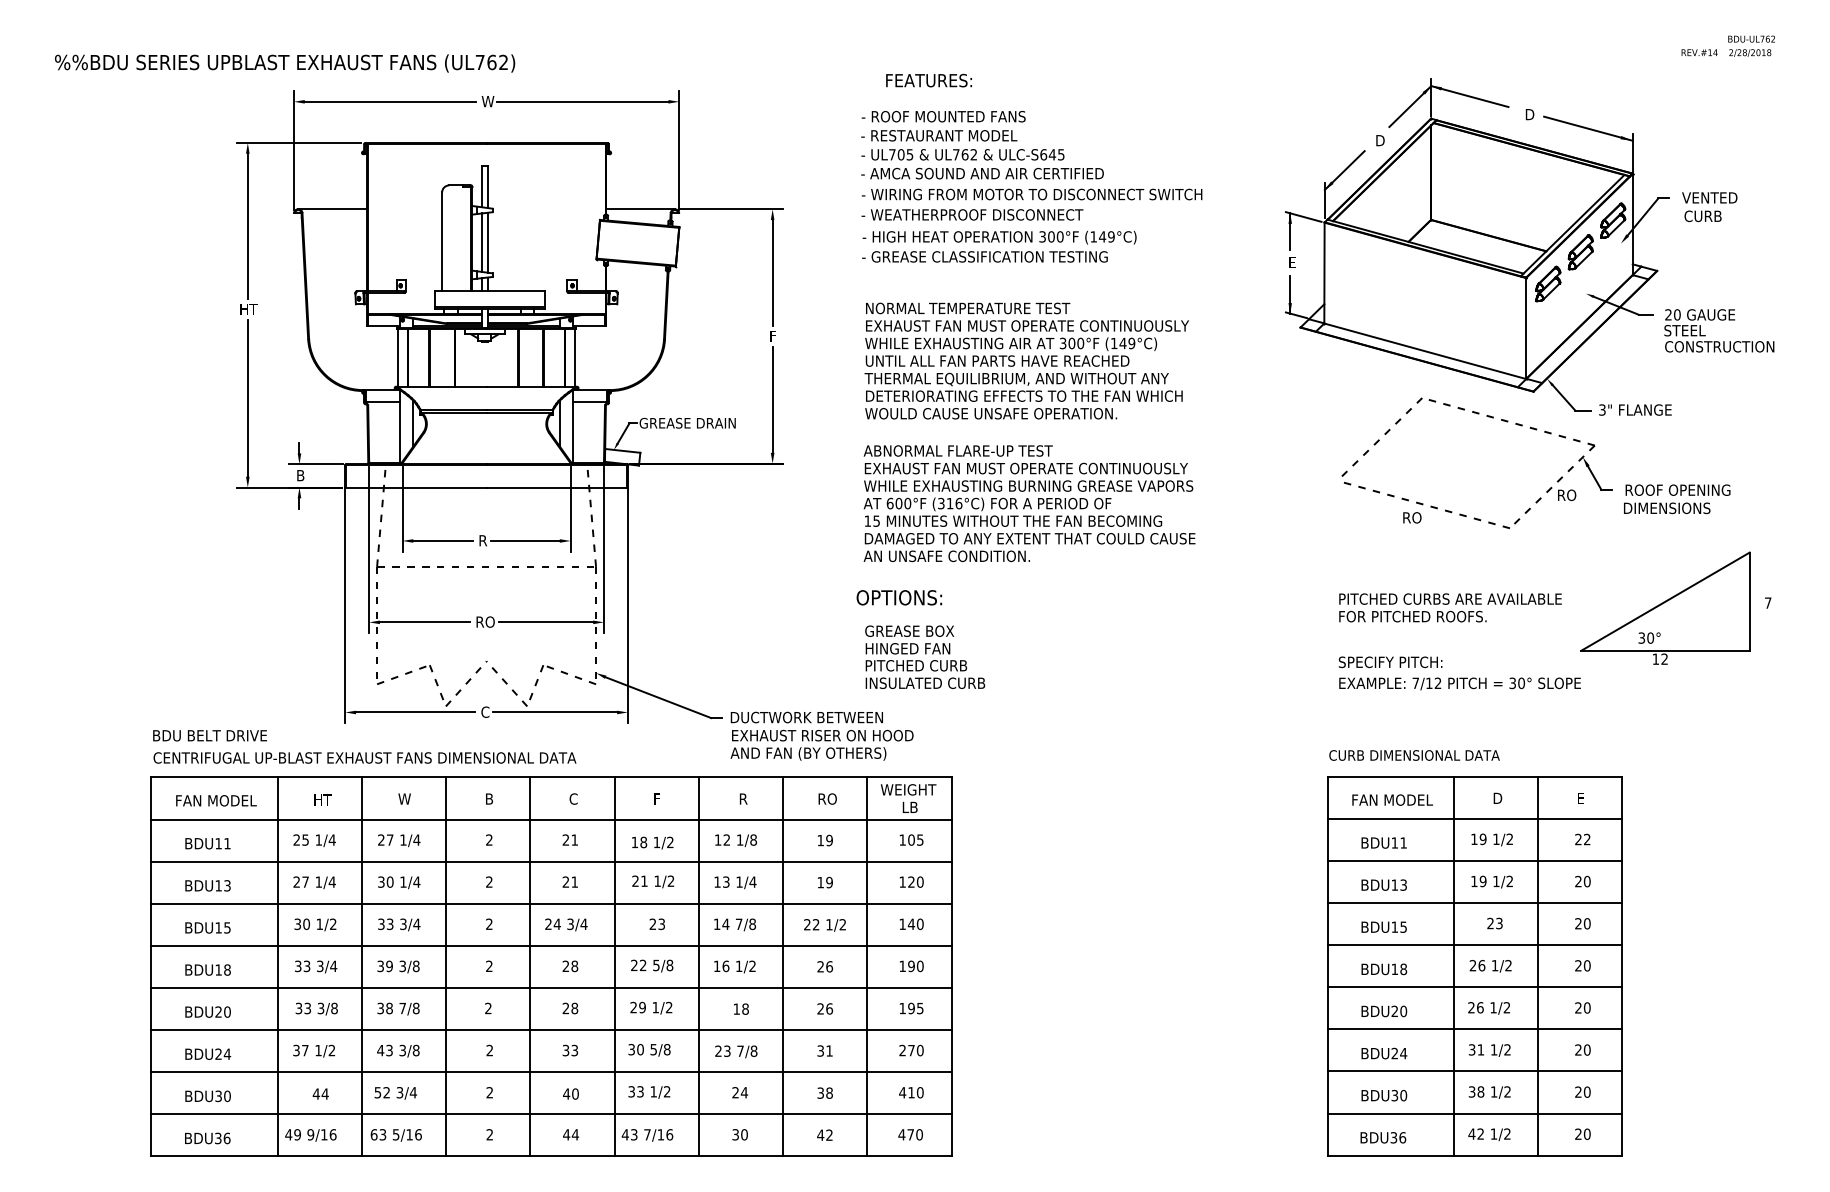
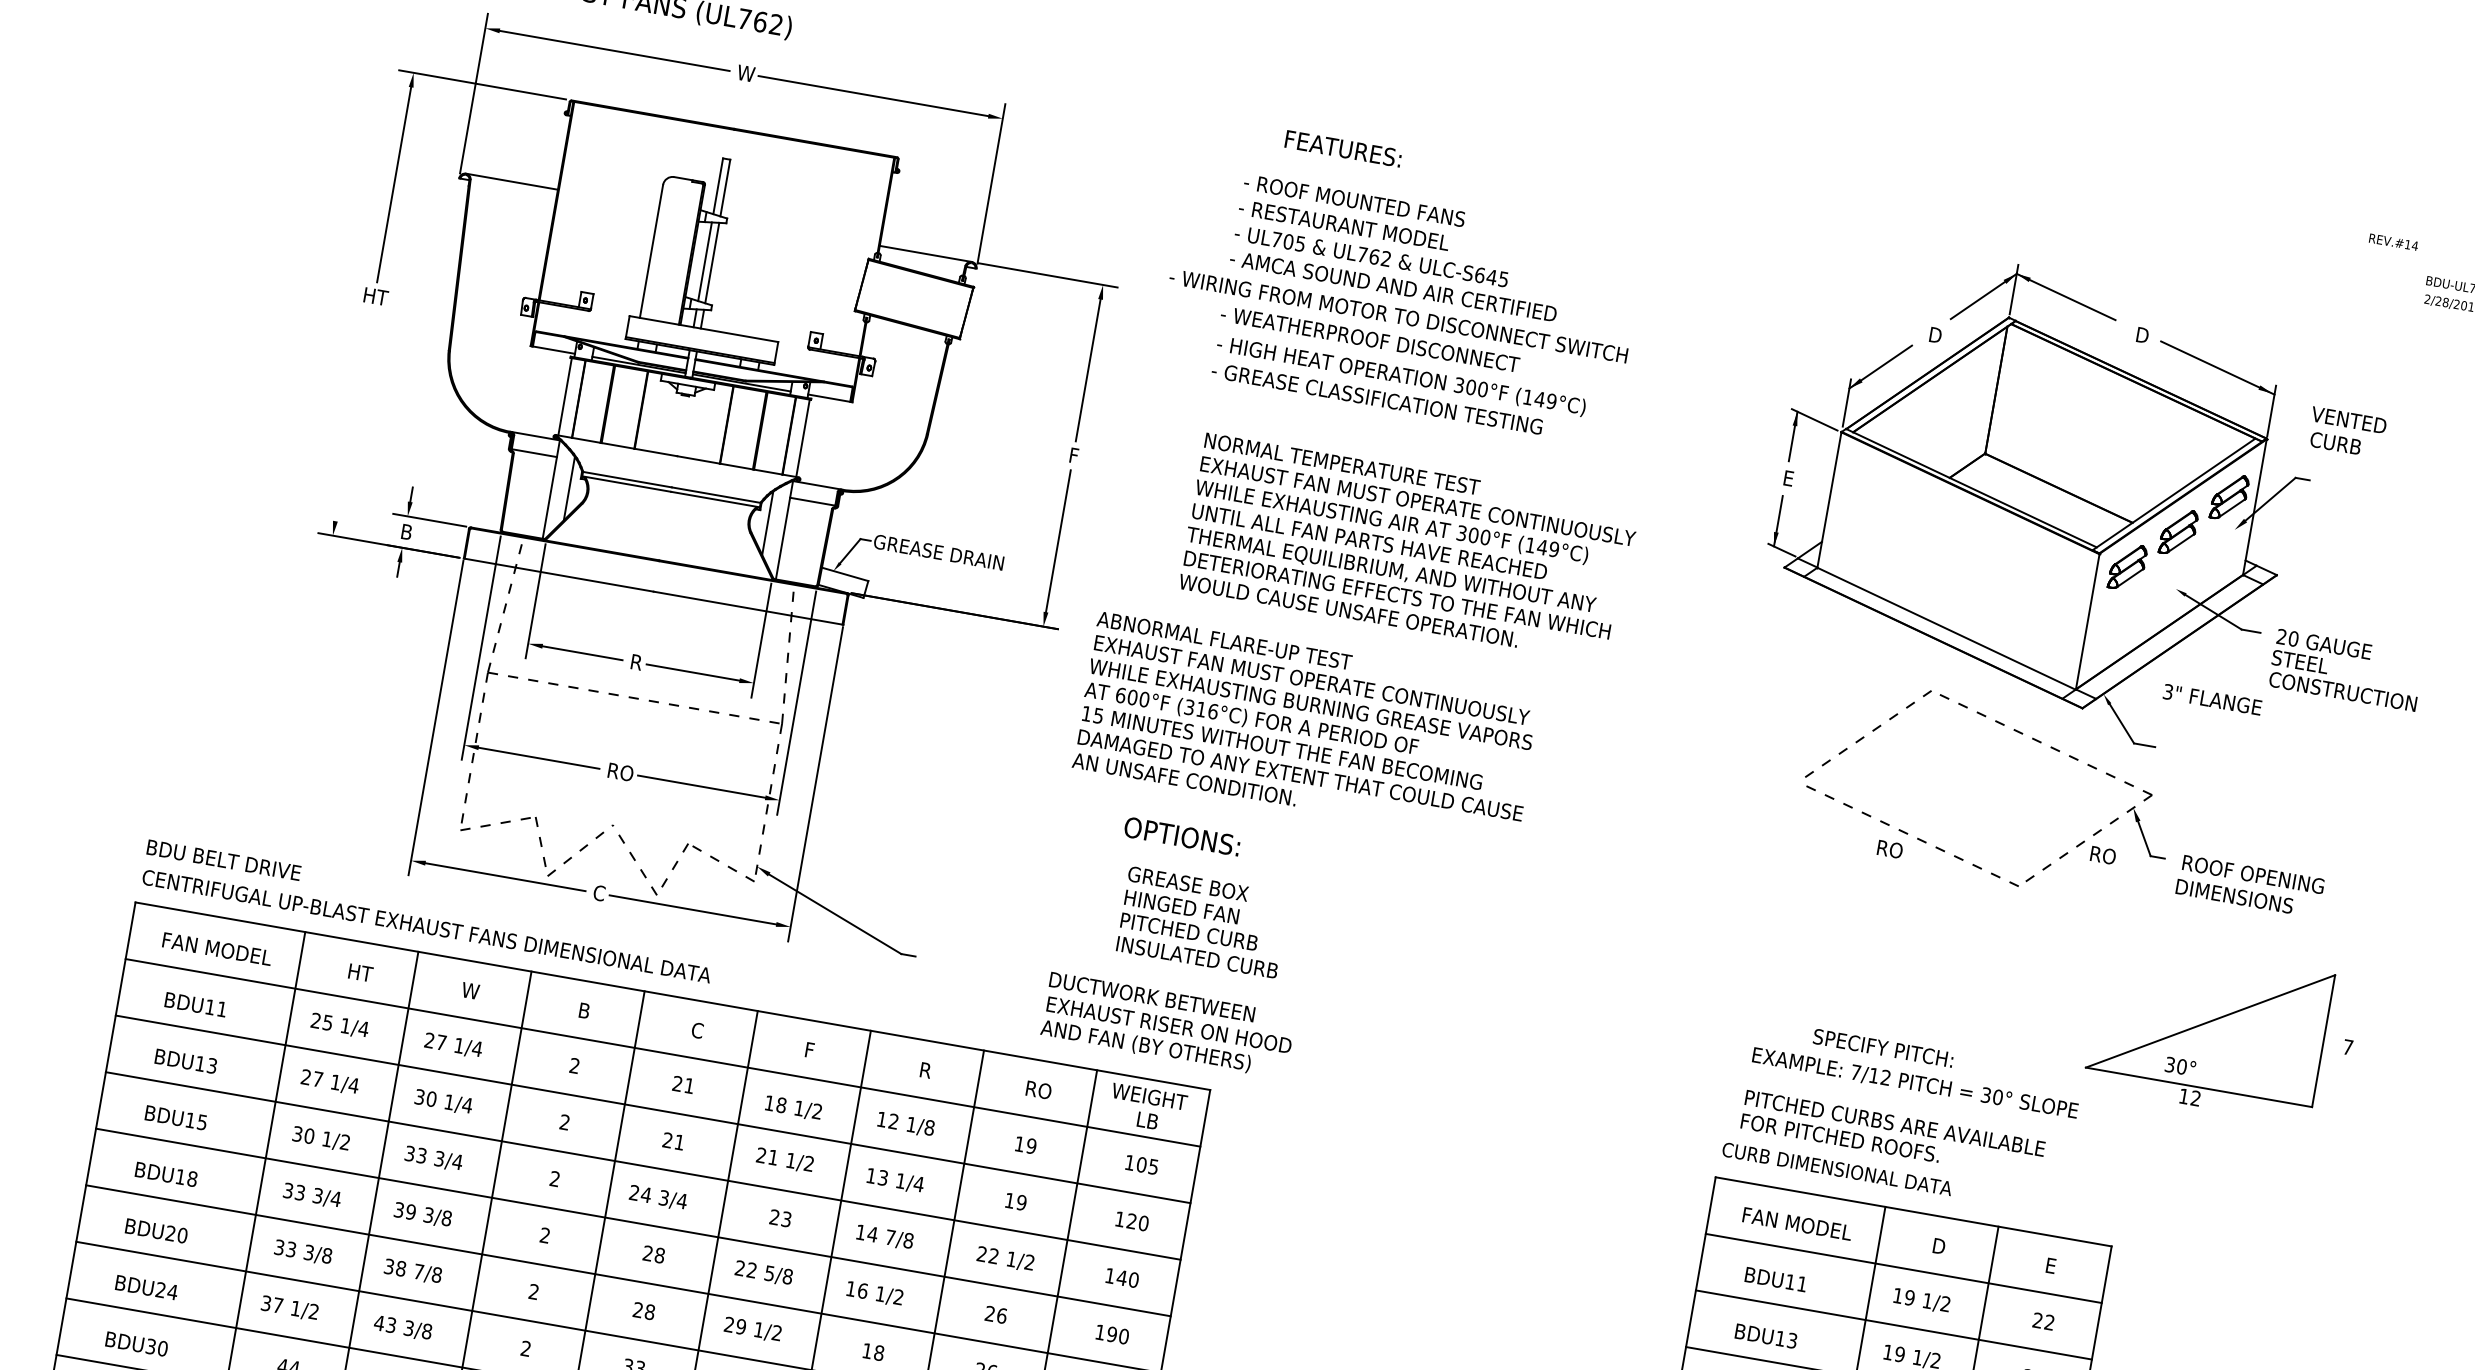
text: (1699, 52) -> (2393, 241), moved
text: (1031, 194) -> (1397, 315), moved
text: (1709, 207) -> (2346, 433), moved
line: (247, 398) -> (353, 416), removed
text: (1635, 409) -> (2212, 699), moved
text: (1029, 503) -> (1307, 727), moved
text: (1450, 607) -> (1893, 1134), moved
text: (1390, 662) -> (1883, 1048), moved
text: (821, 735) -> (1167, 1024), moved

